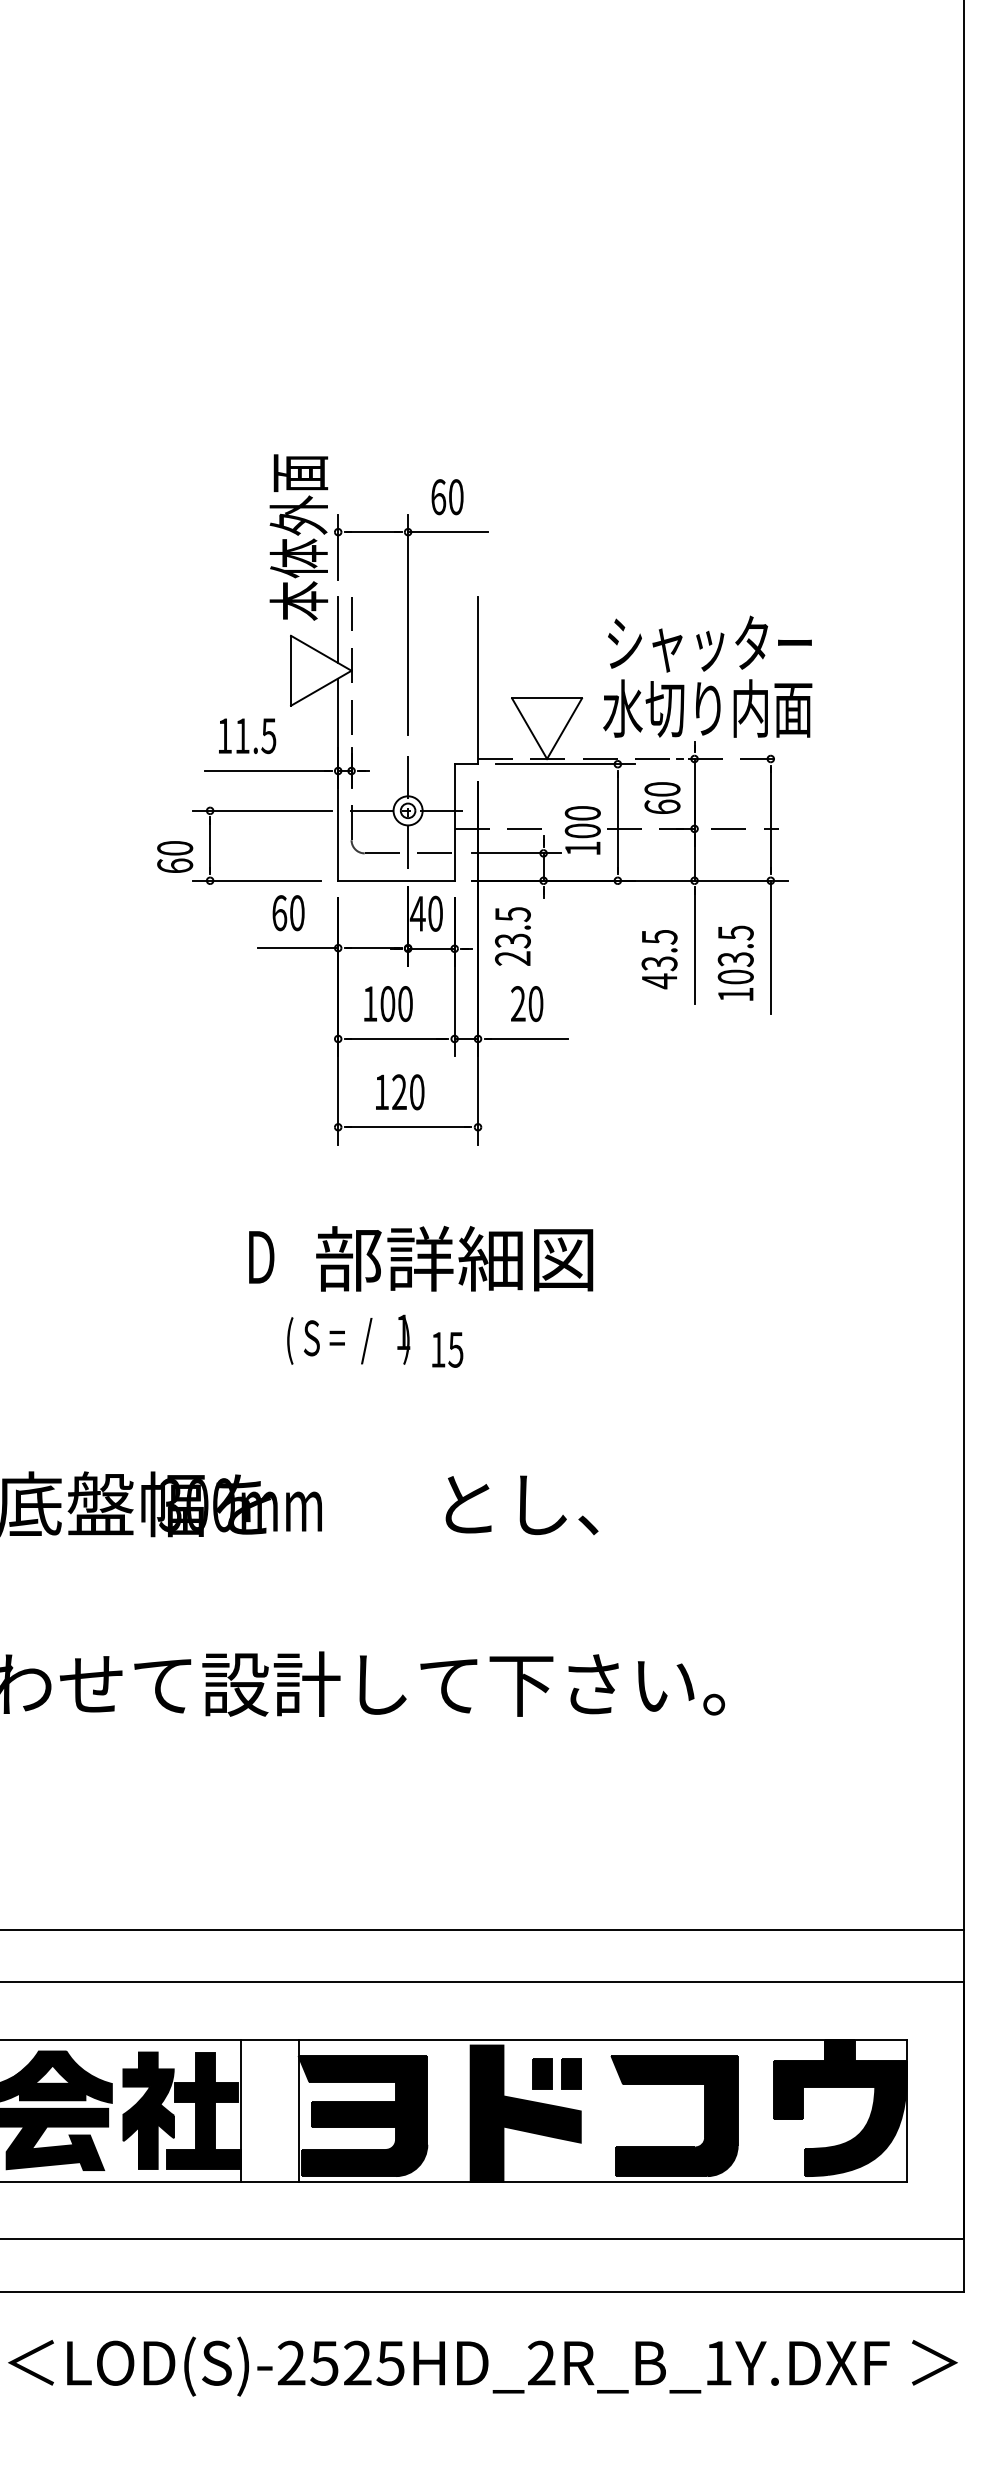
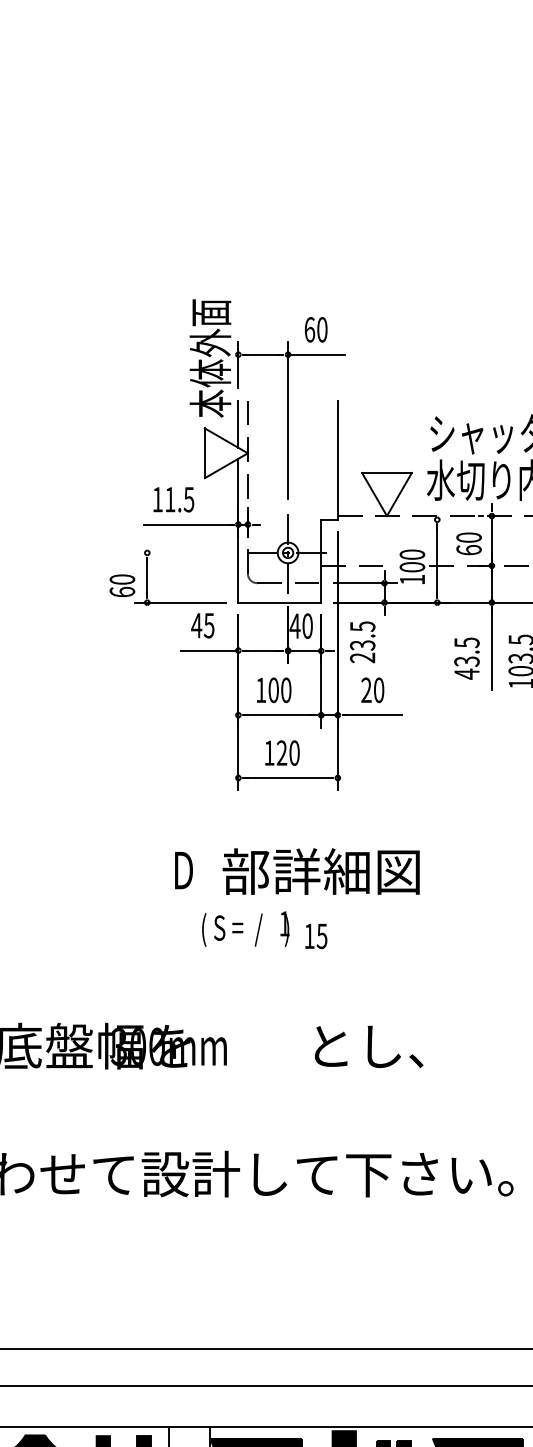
line: (565, 764) -> (400, 519), removed
line: (262, 810) -> (184, 552), removed
text: (287, 913) -> (202, 625), 60 -> 45

